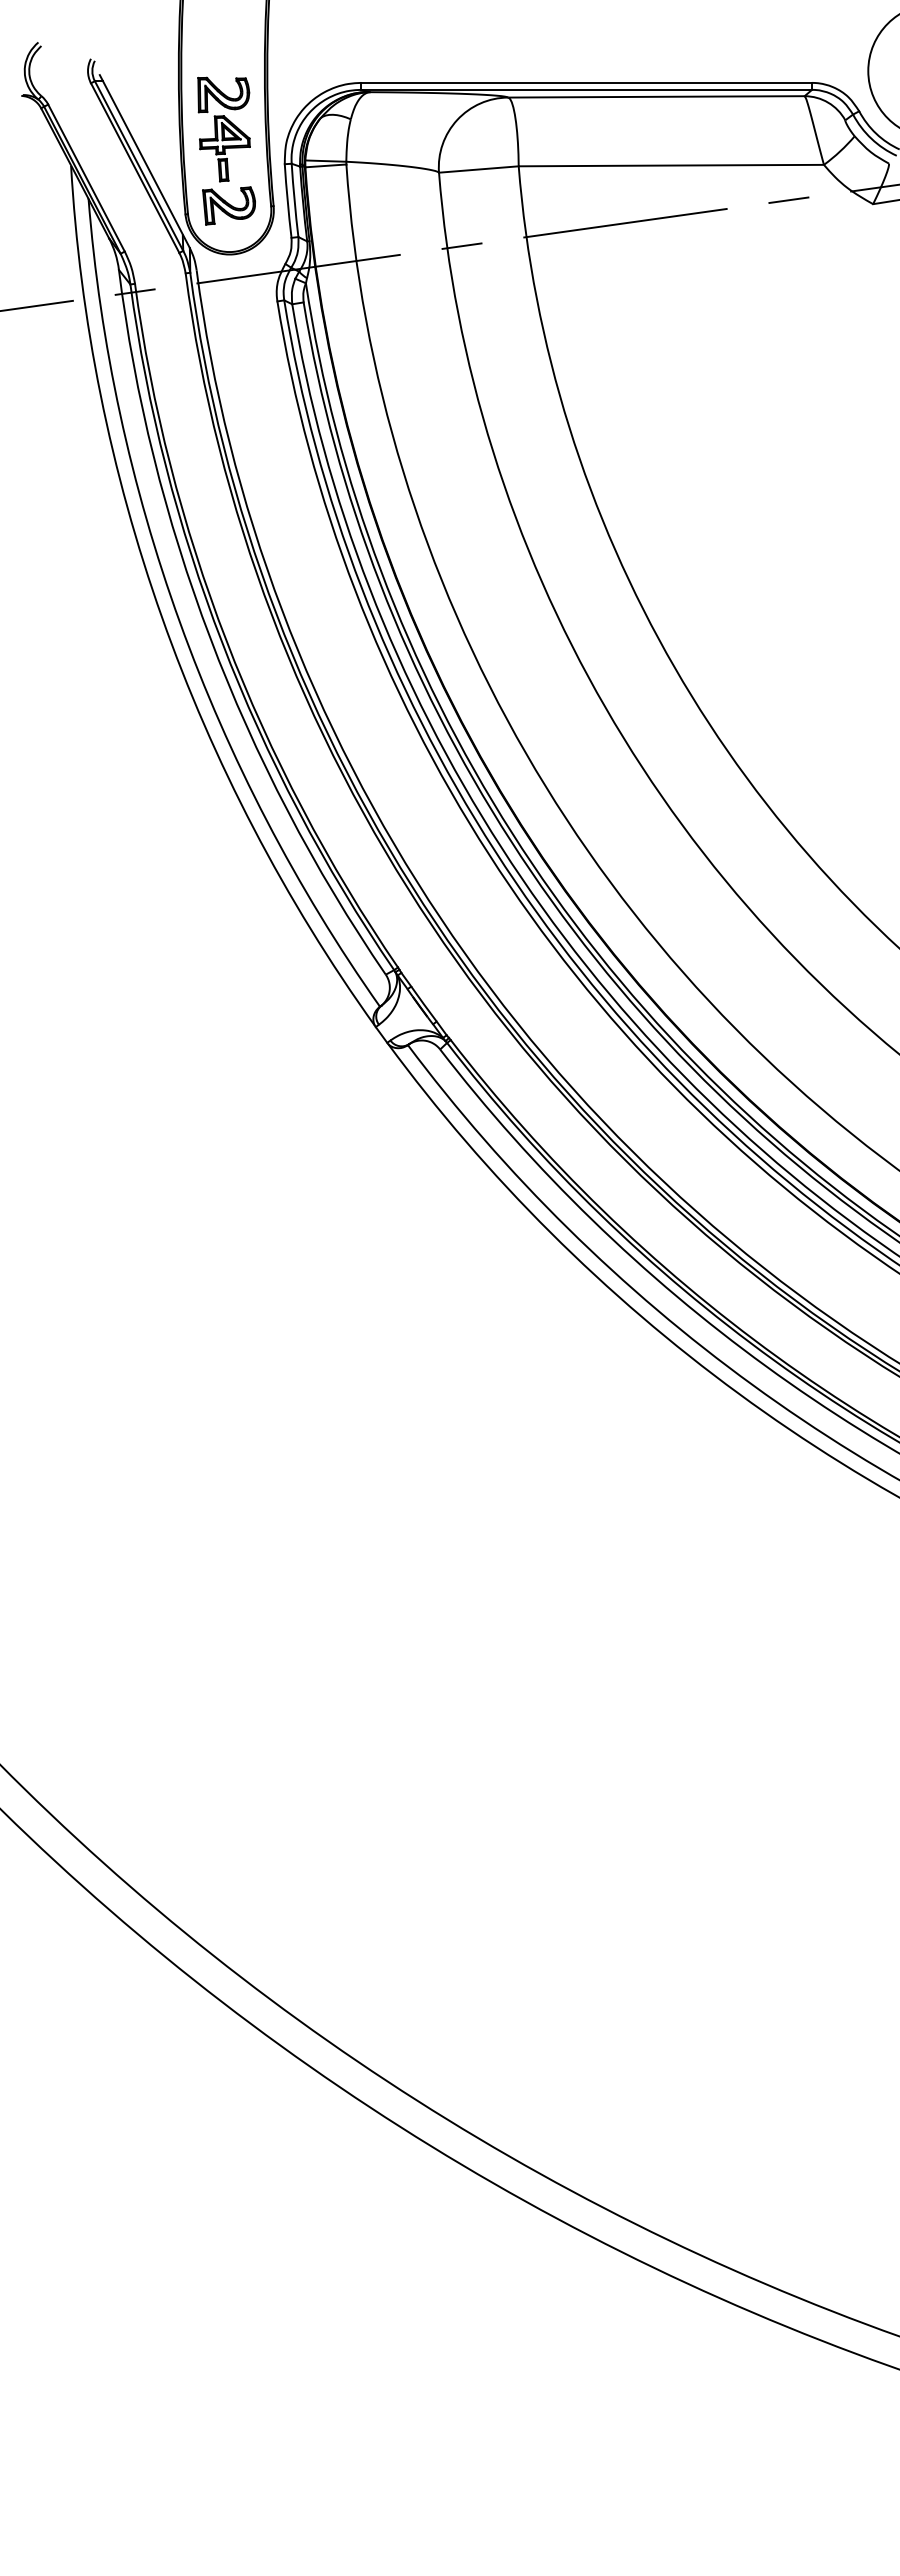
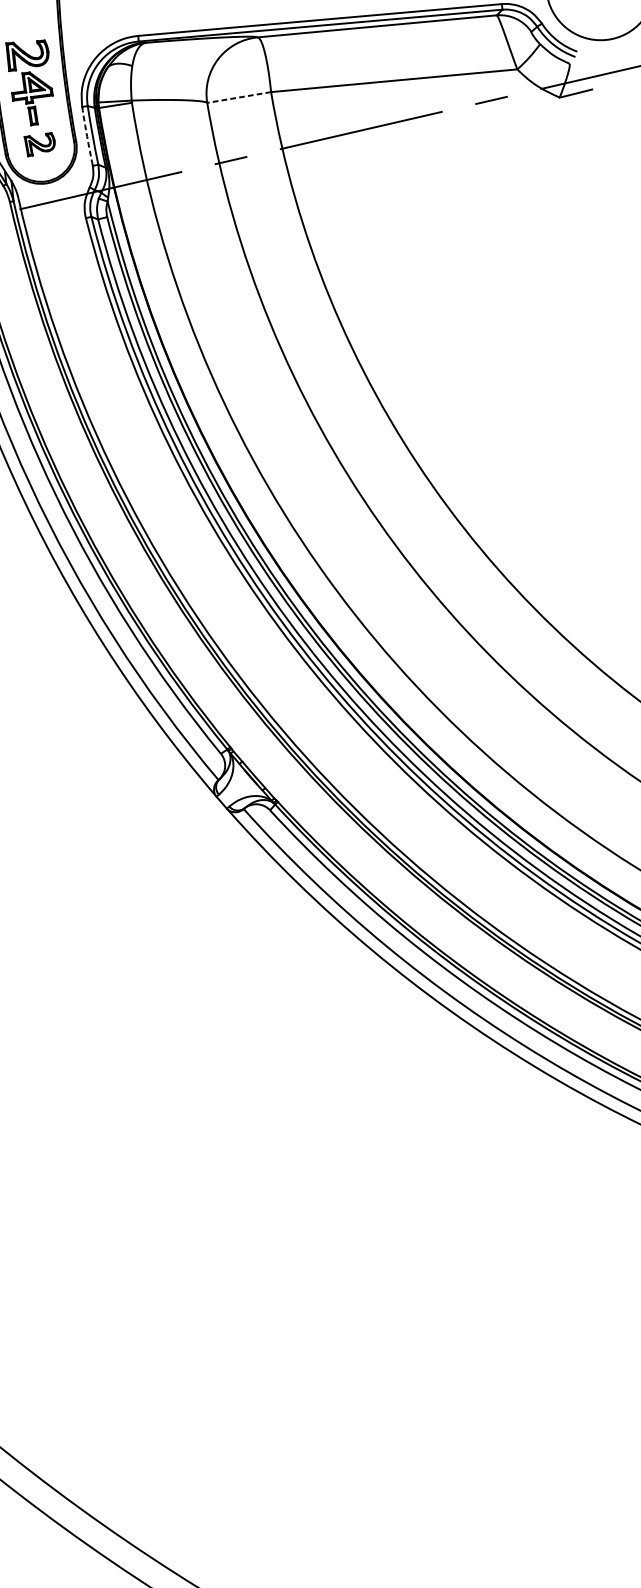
line: (478, 169) -> (238, 97), solid -> dashed
arc: (287, 201) -> (87, 136), solid -> dashed
part: (228, 205) -> (39, 144), size x0.7

